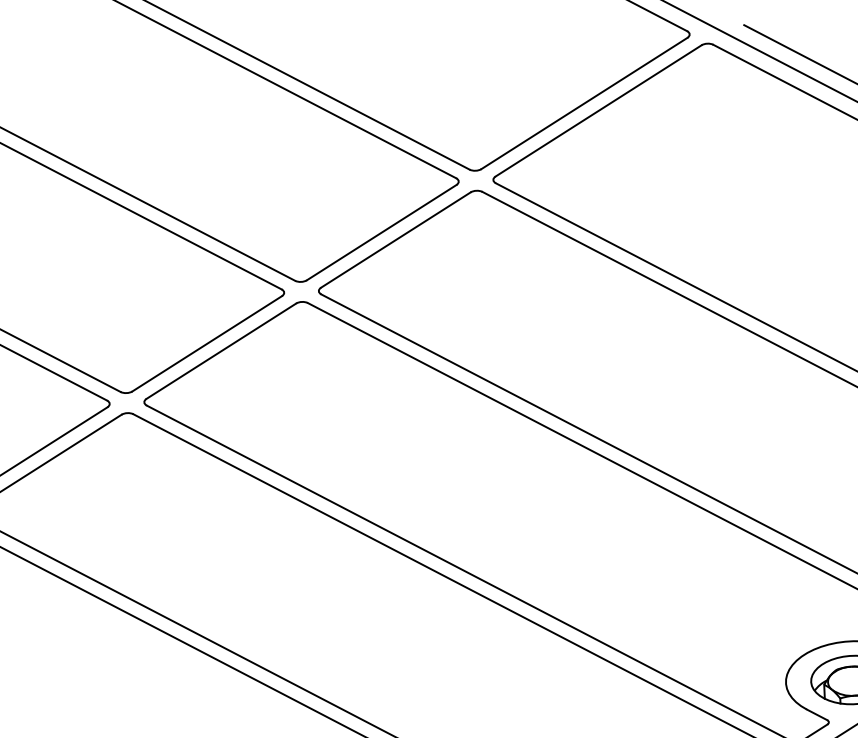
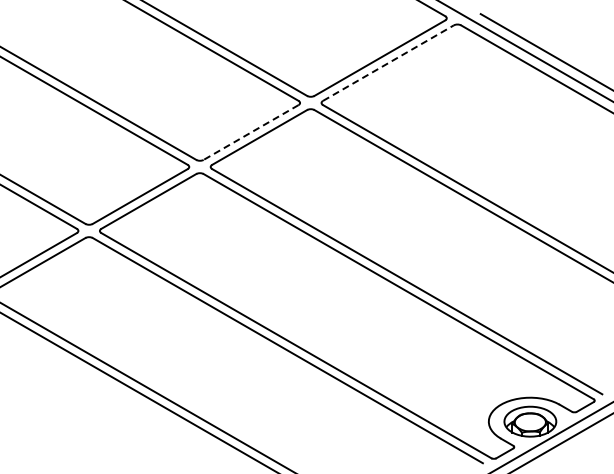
line: (598, 109) -> (388, 62), solid -> dashed
line: (382, 232) -> (251, 132), solid -> dashed

